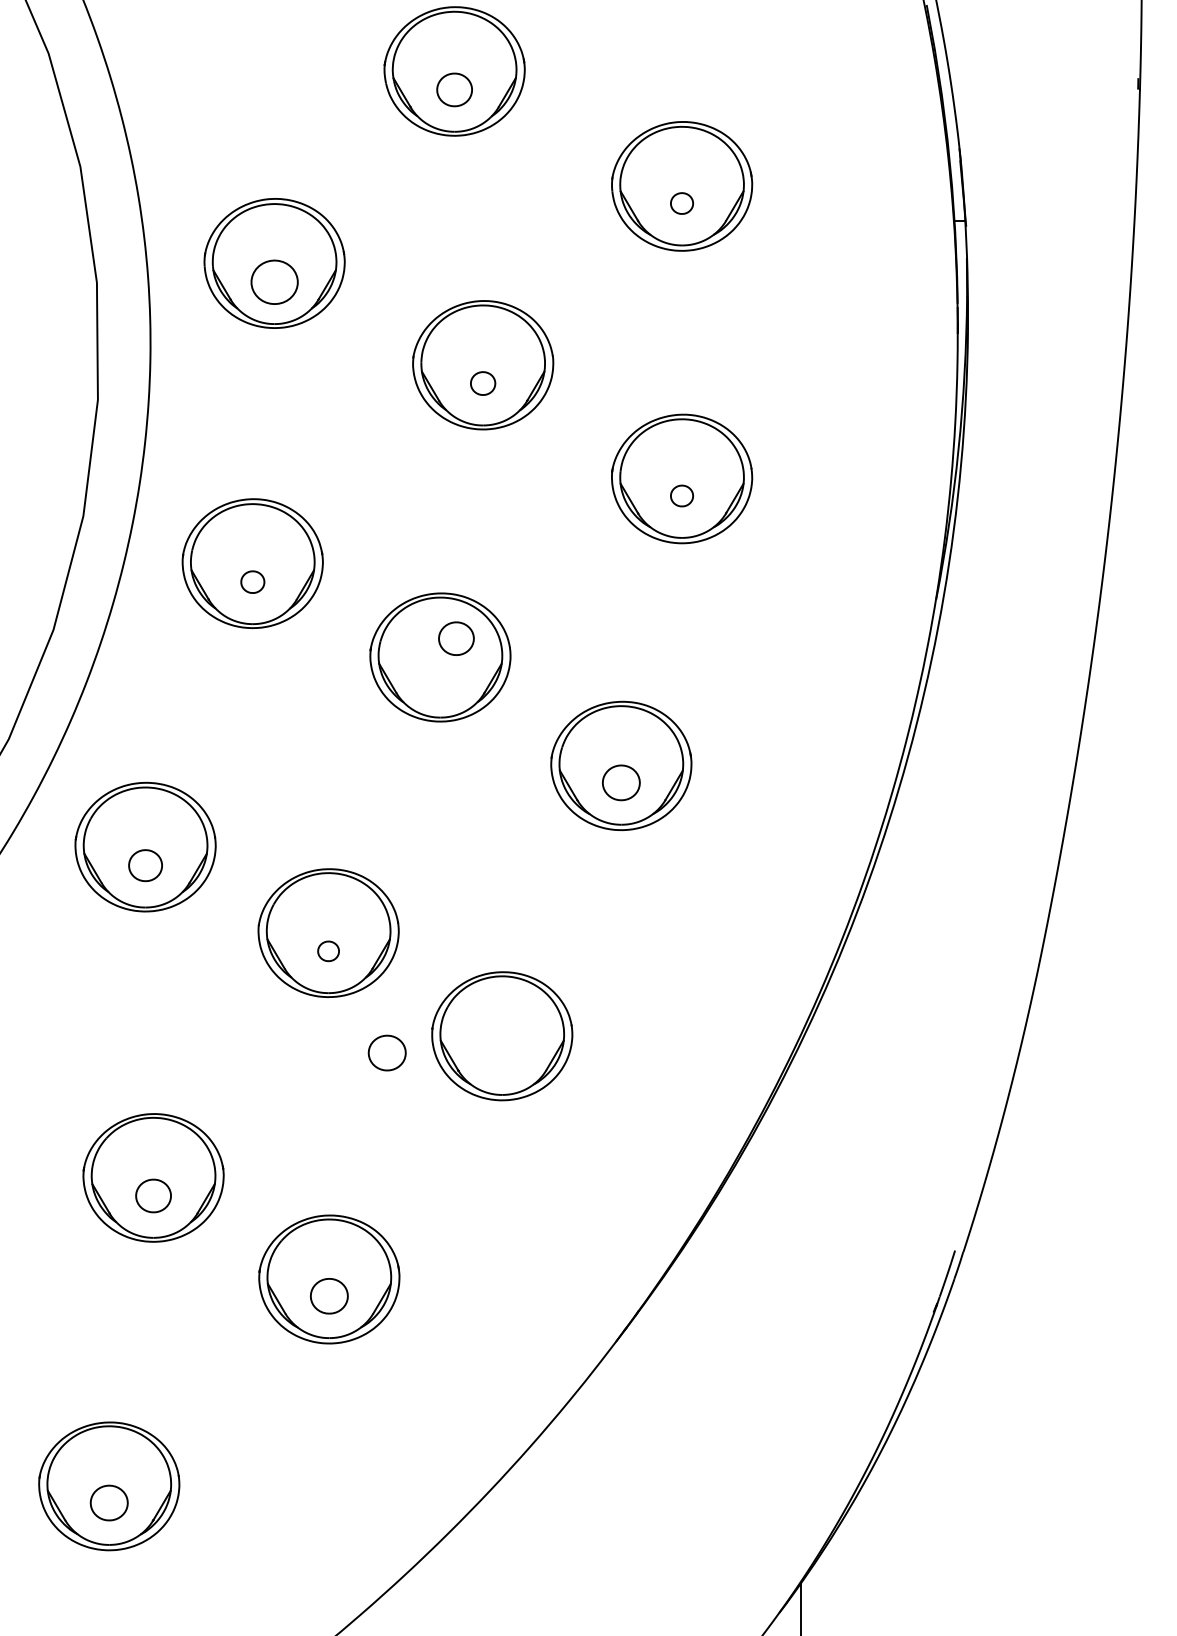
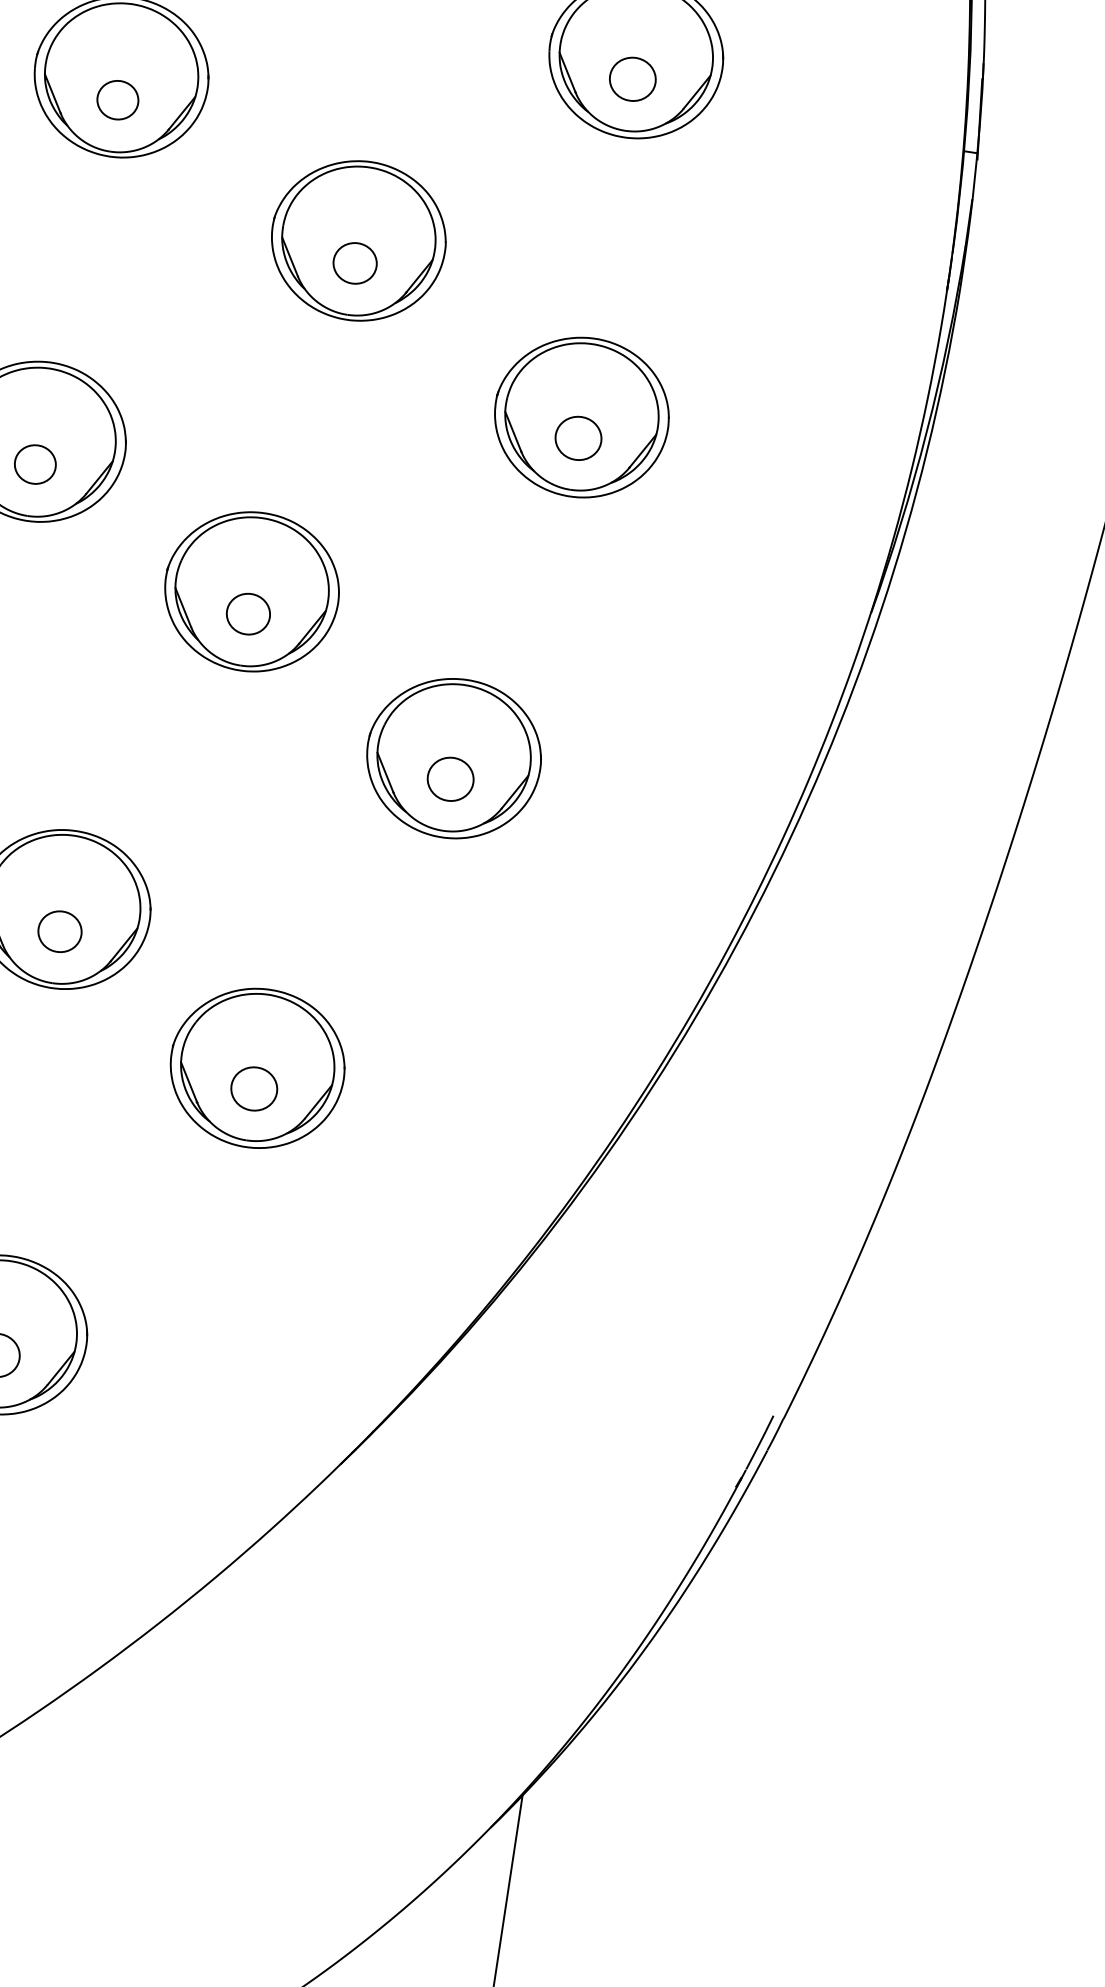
part: (681, 203) -> (632, 79), size x1.67
part: (274, 281) -> (117, 99), size x0.71
part: (482, 383) -> (354, 263), size x1.43
part: (681, 495) -> (577, 437), size x1.67
part: (252, 581) -> (35, 463), size x1.43
part: (456, 638) -> (248, 613), moved
part: (328, 951) -> (59, 931), size x1.67
part: (386, 1052) -> (253, 1088), moved

